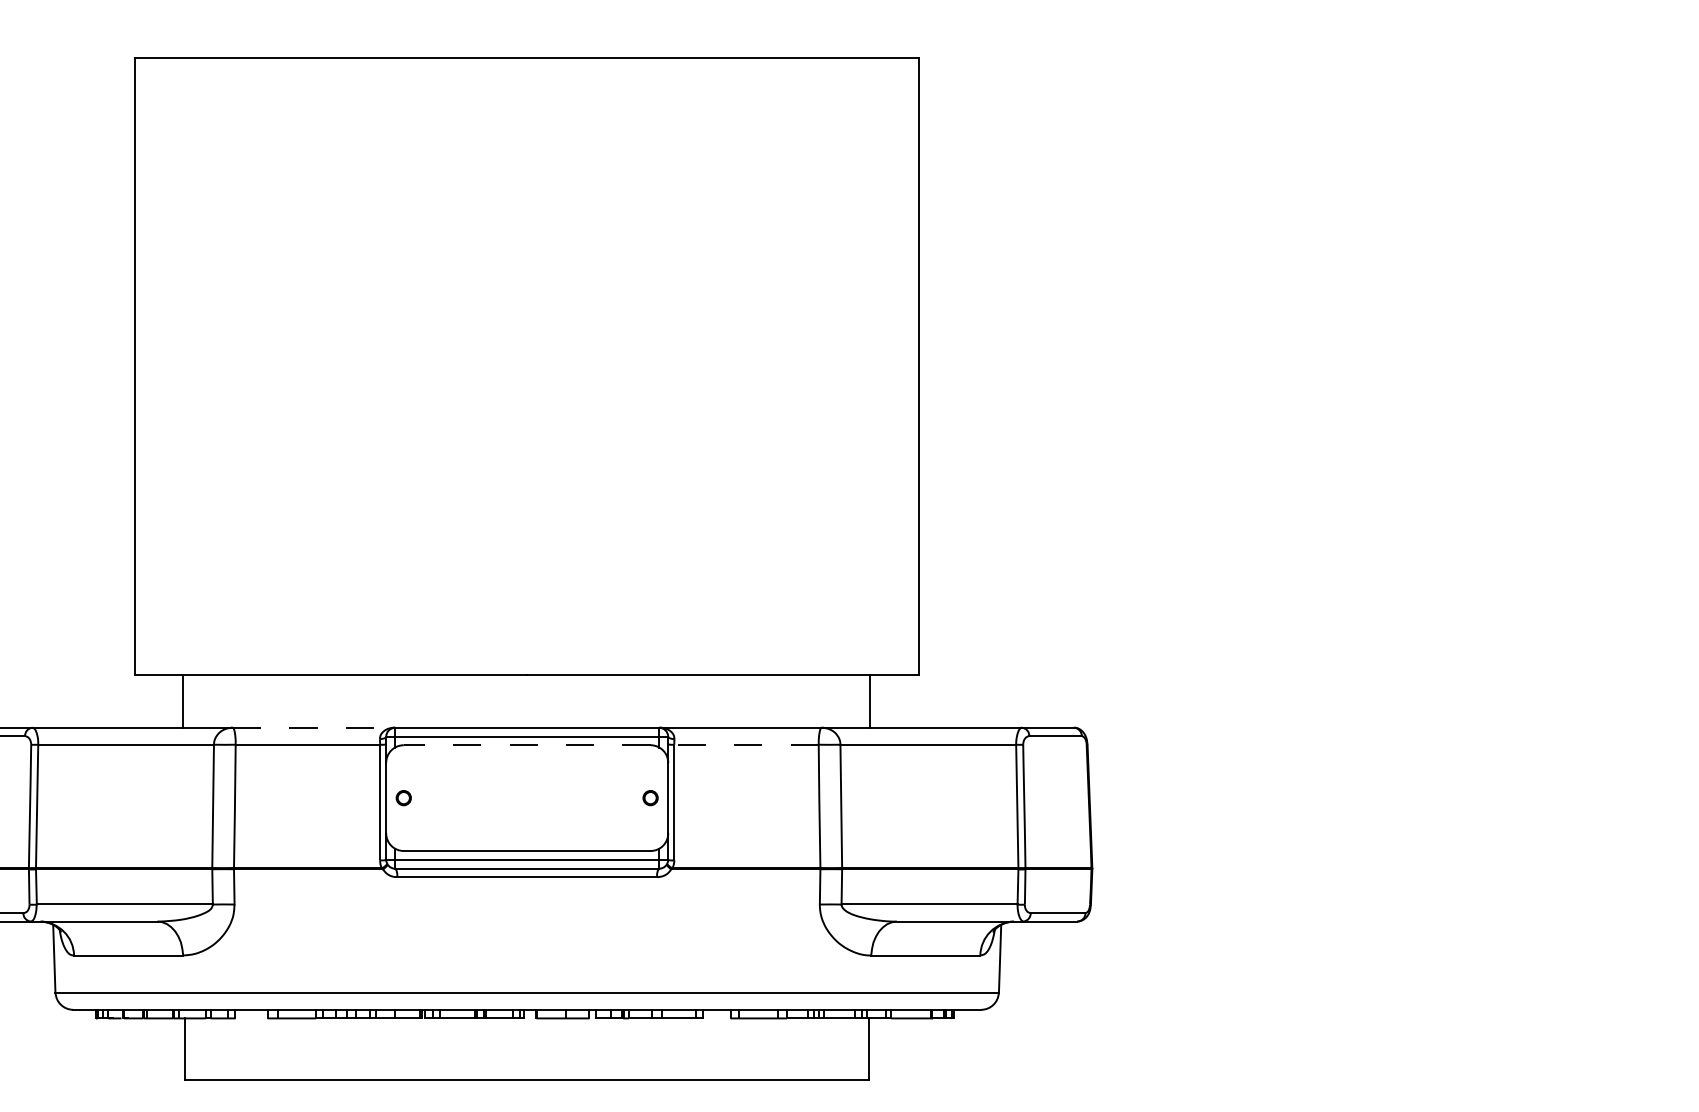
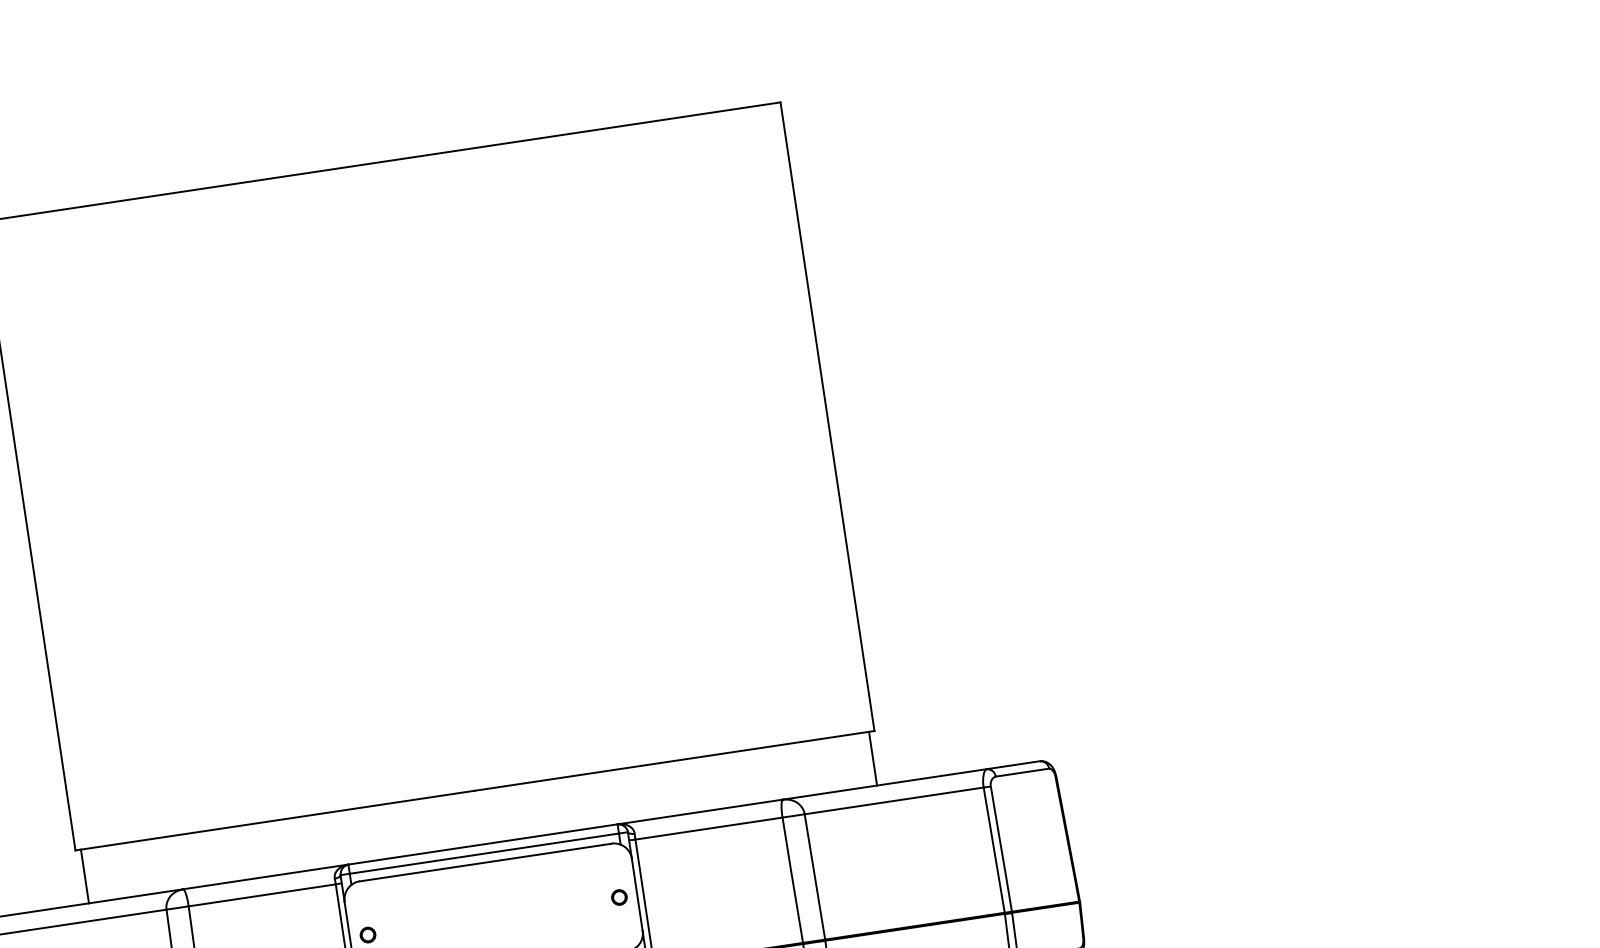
line: (183, 700) -> (84, 875), moved
line: (870, 700) -> (873, 757), moved
line: (314, 727) -> (266, 876), dashed -> solid
line: (746, 744) -> (708, 828), dashed -> solid
line: (526, 745) -> (485, 862), dashed -> solid

